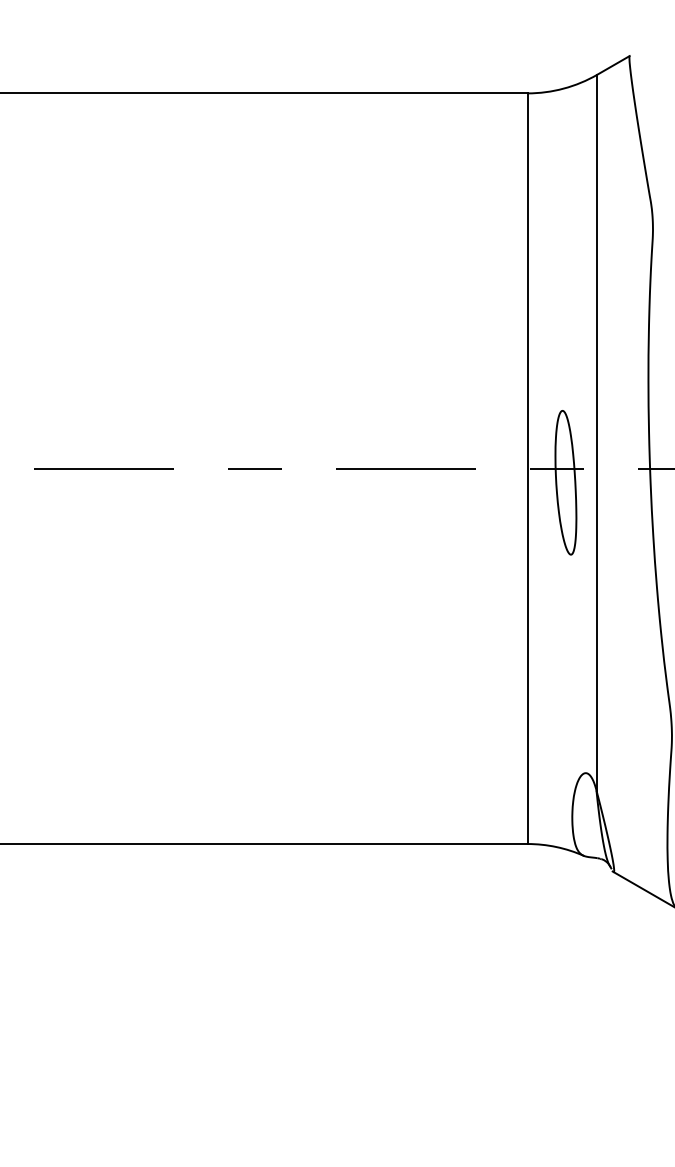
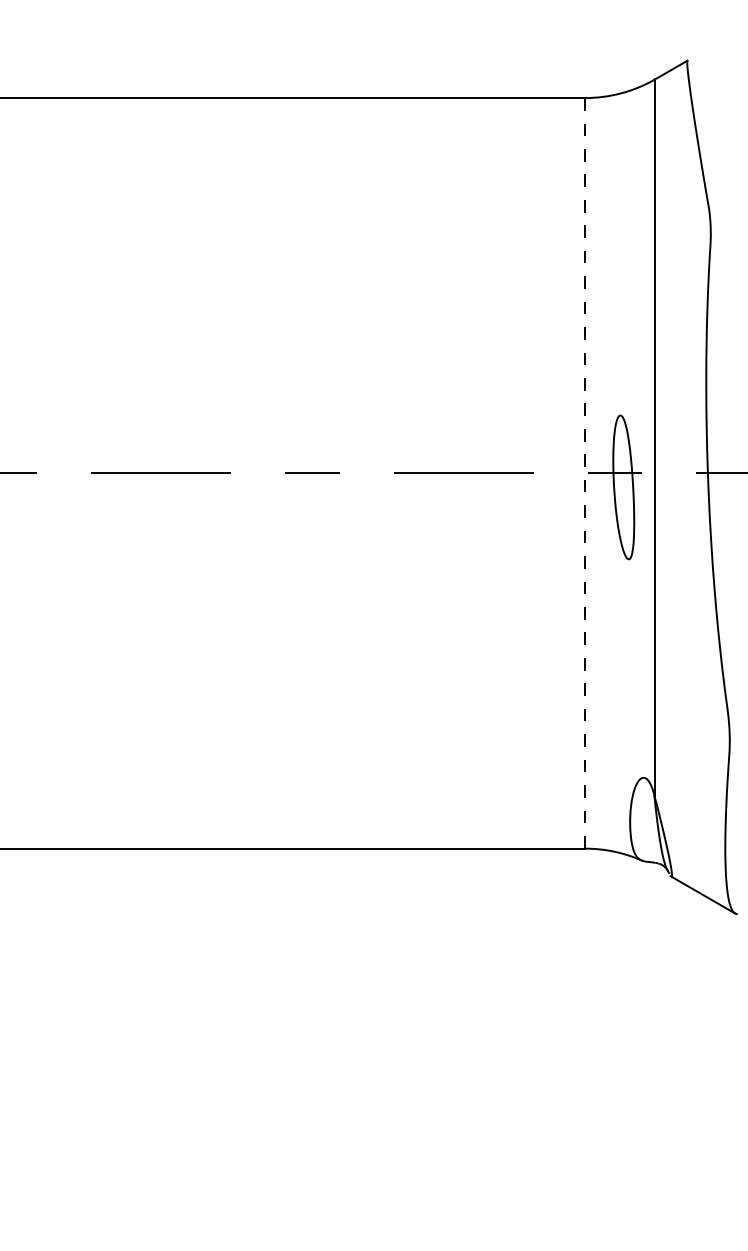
line: (527, 467) -> (585, 472), solid -> dashed

